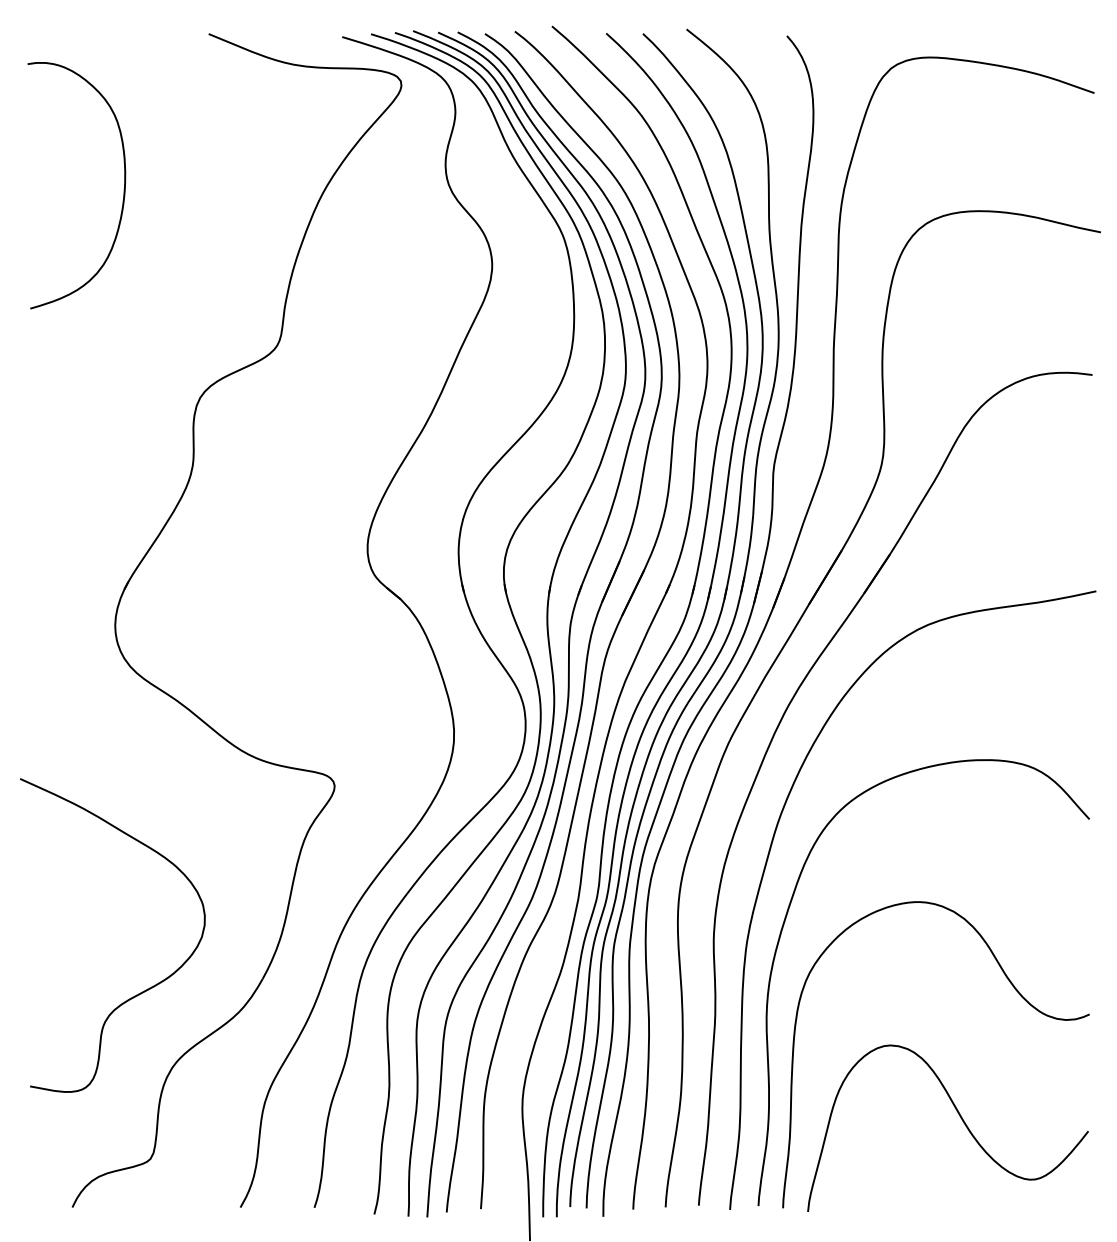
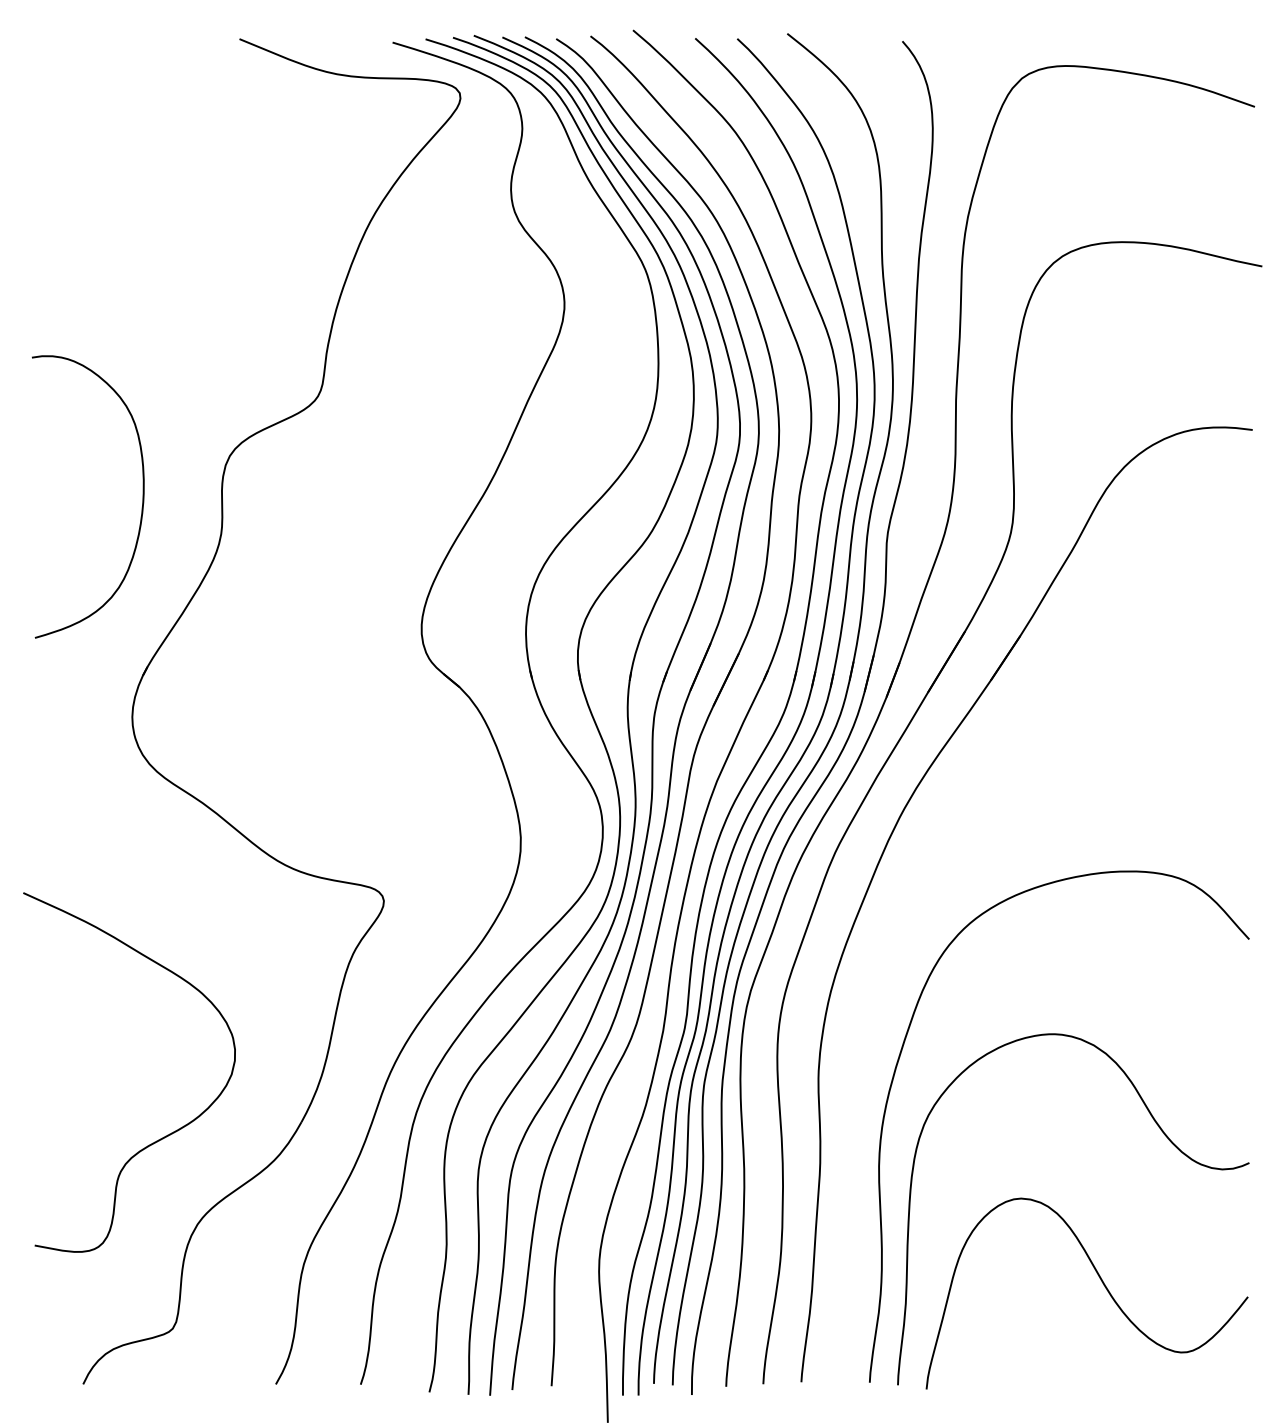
curve: (124, 185) -> (142, 496), moved
curve: (766, 864) -> (879, 991), removed

